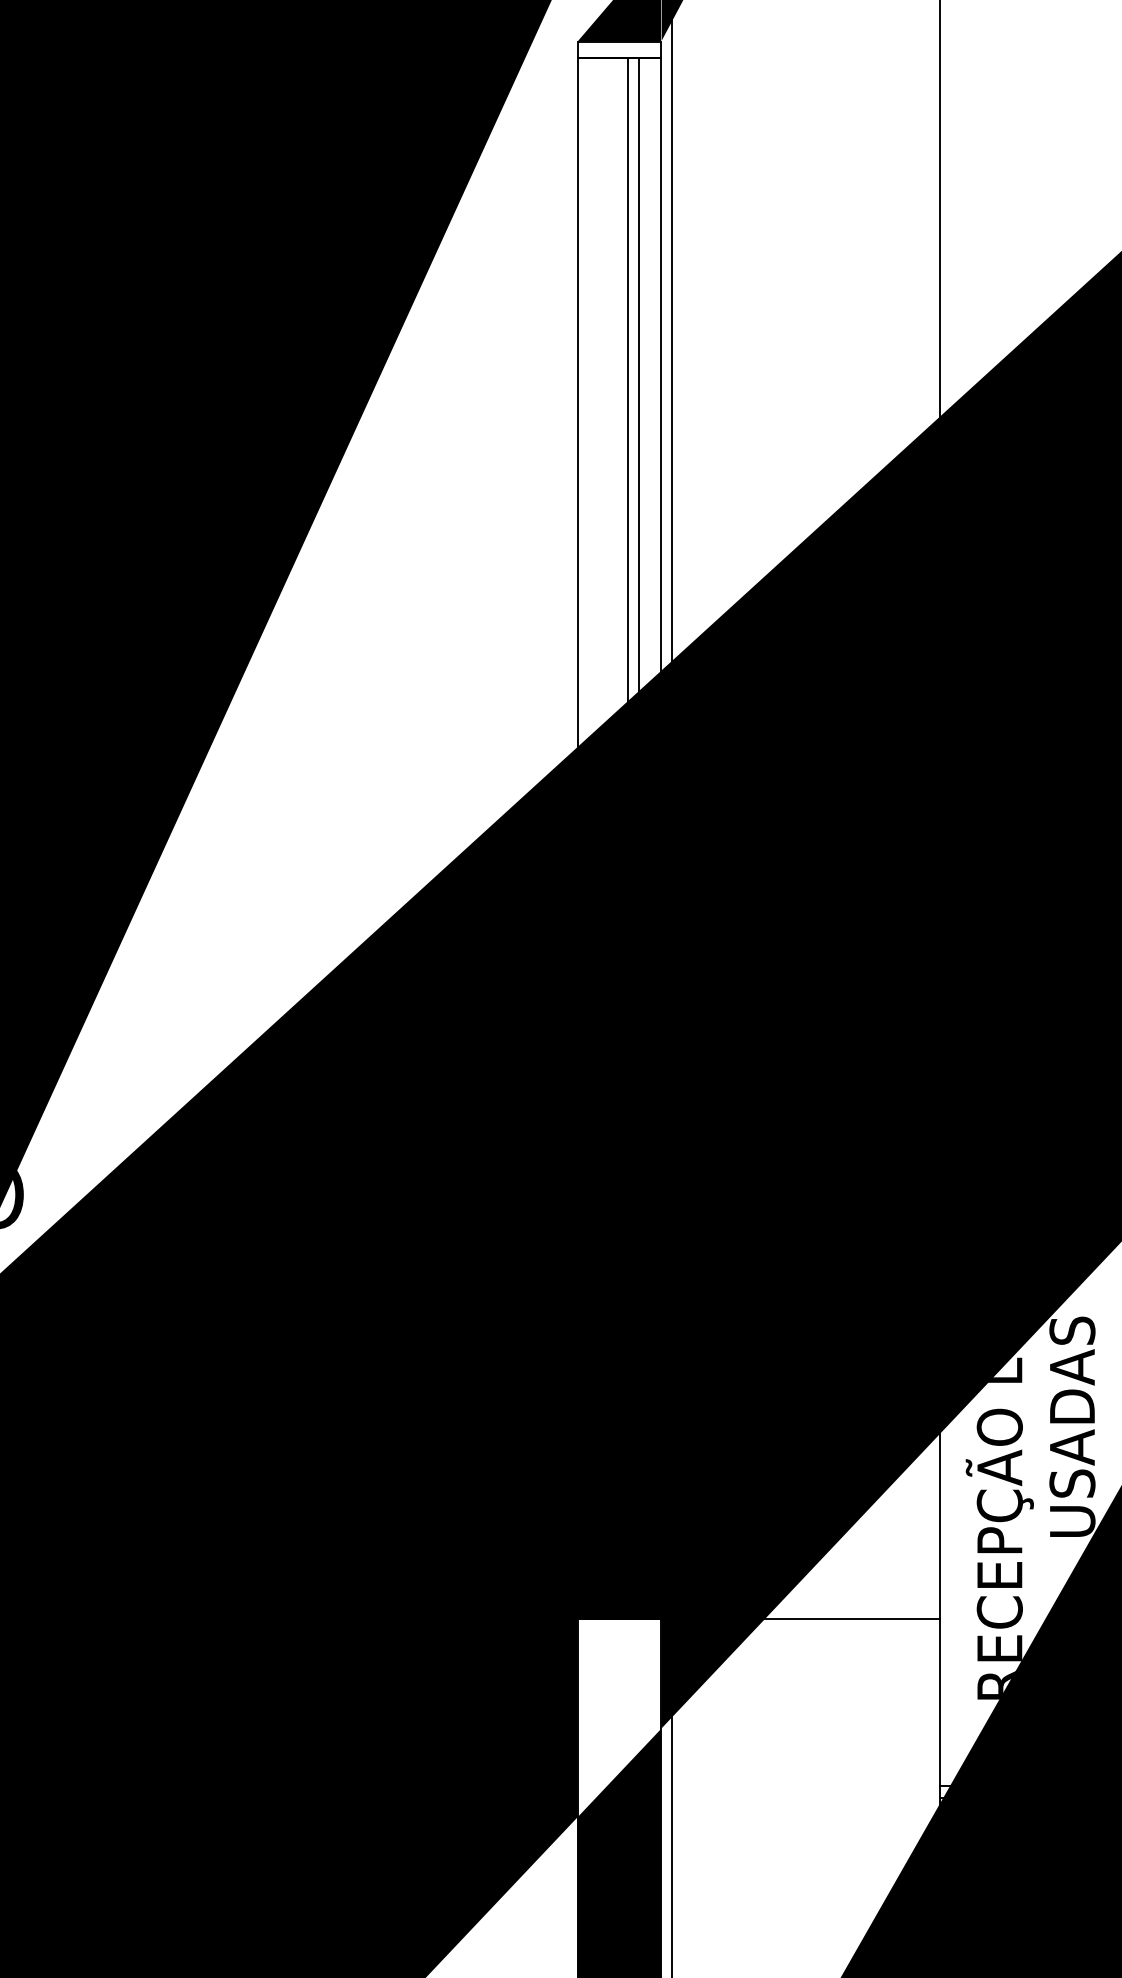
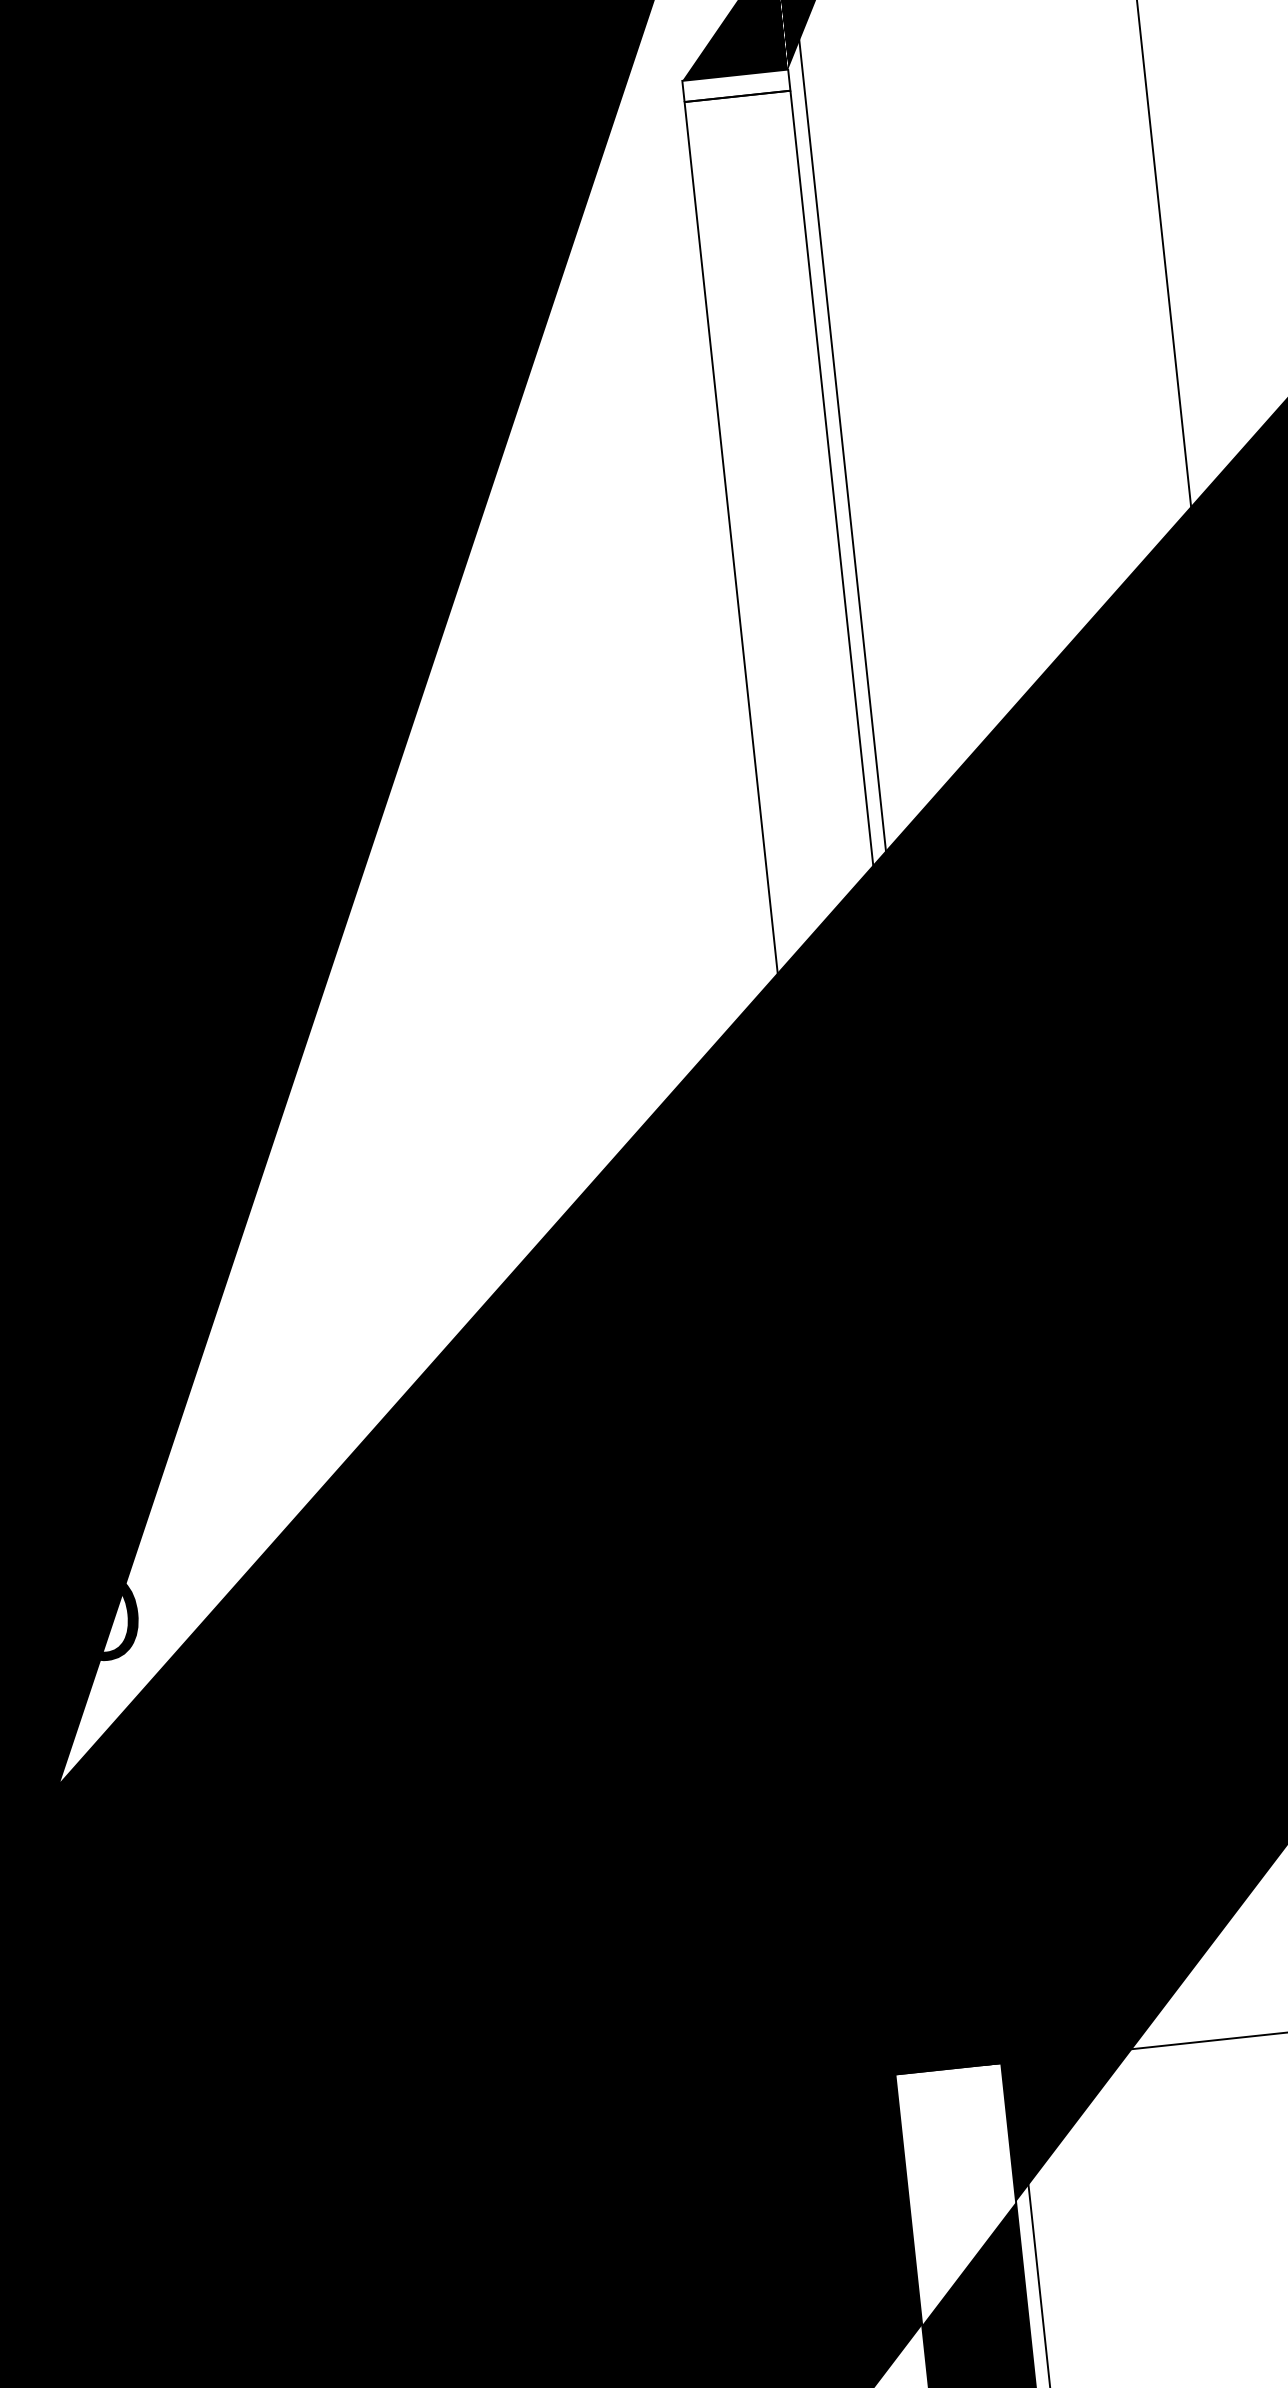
line: (627, 432) -> (798, 568), removed
line: (638, 432) -> (812, 566), removed

